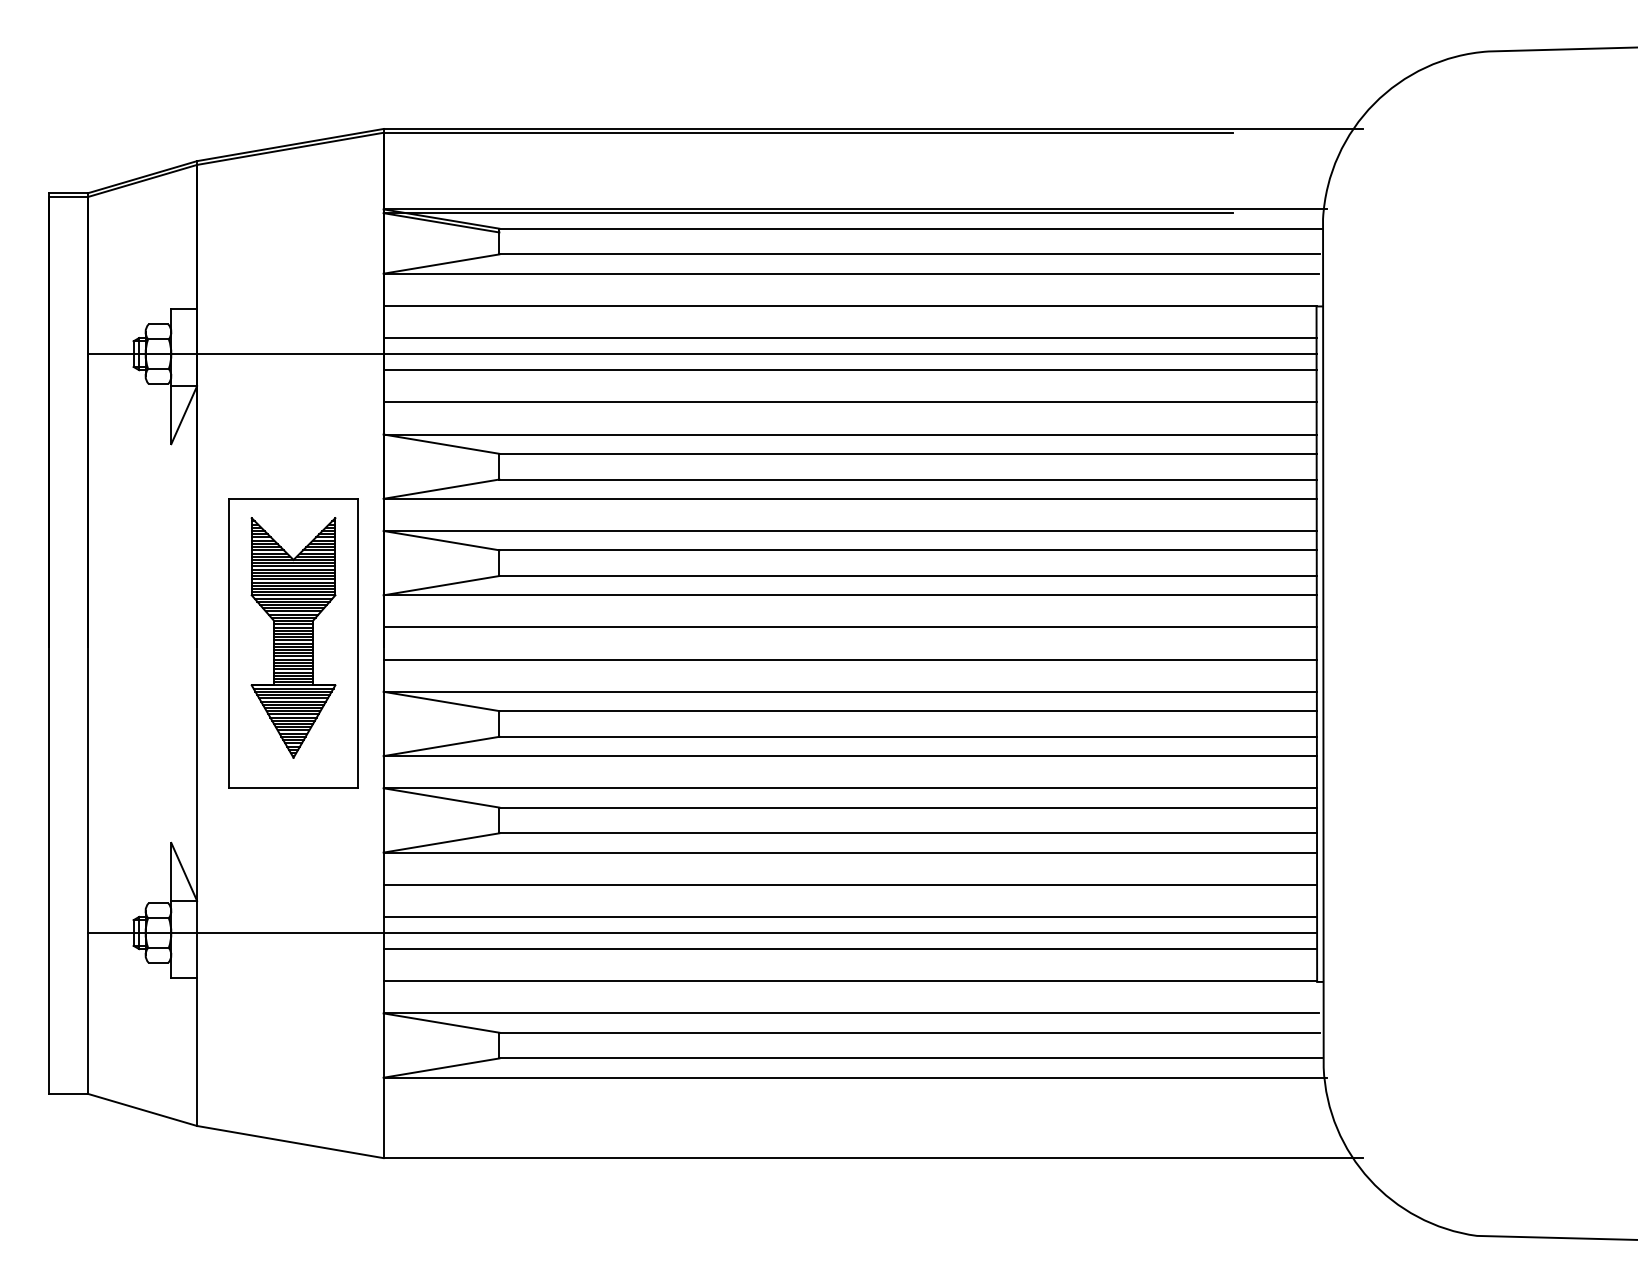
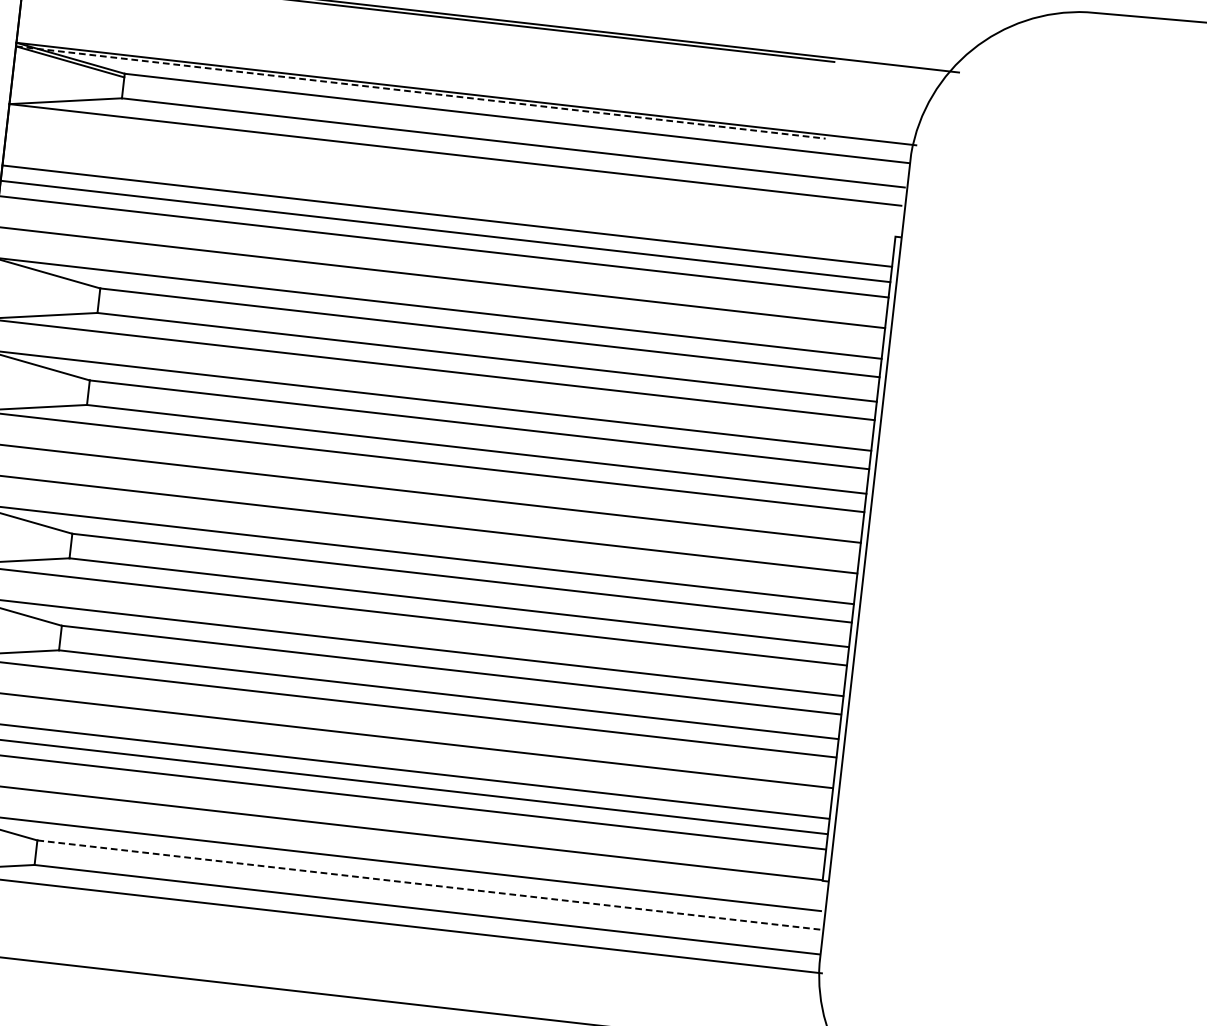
line: (808, 213) -> (421, 92), solid -> dashed
line: (849, 305) -> (450, 185), removed
line: (909, 1032) -> (428, 884), solid -> dashed

